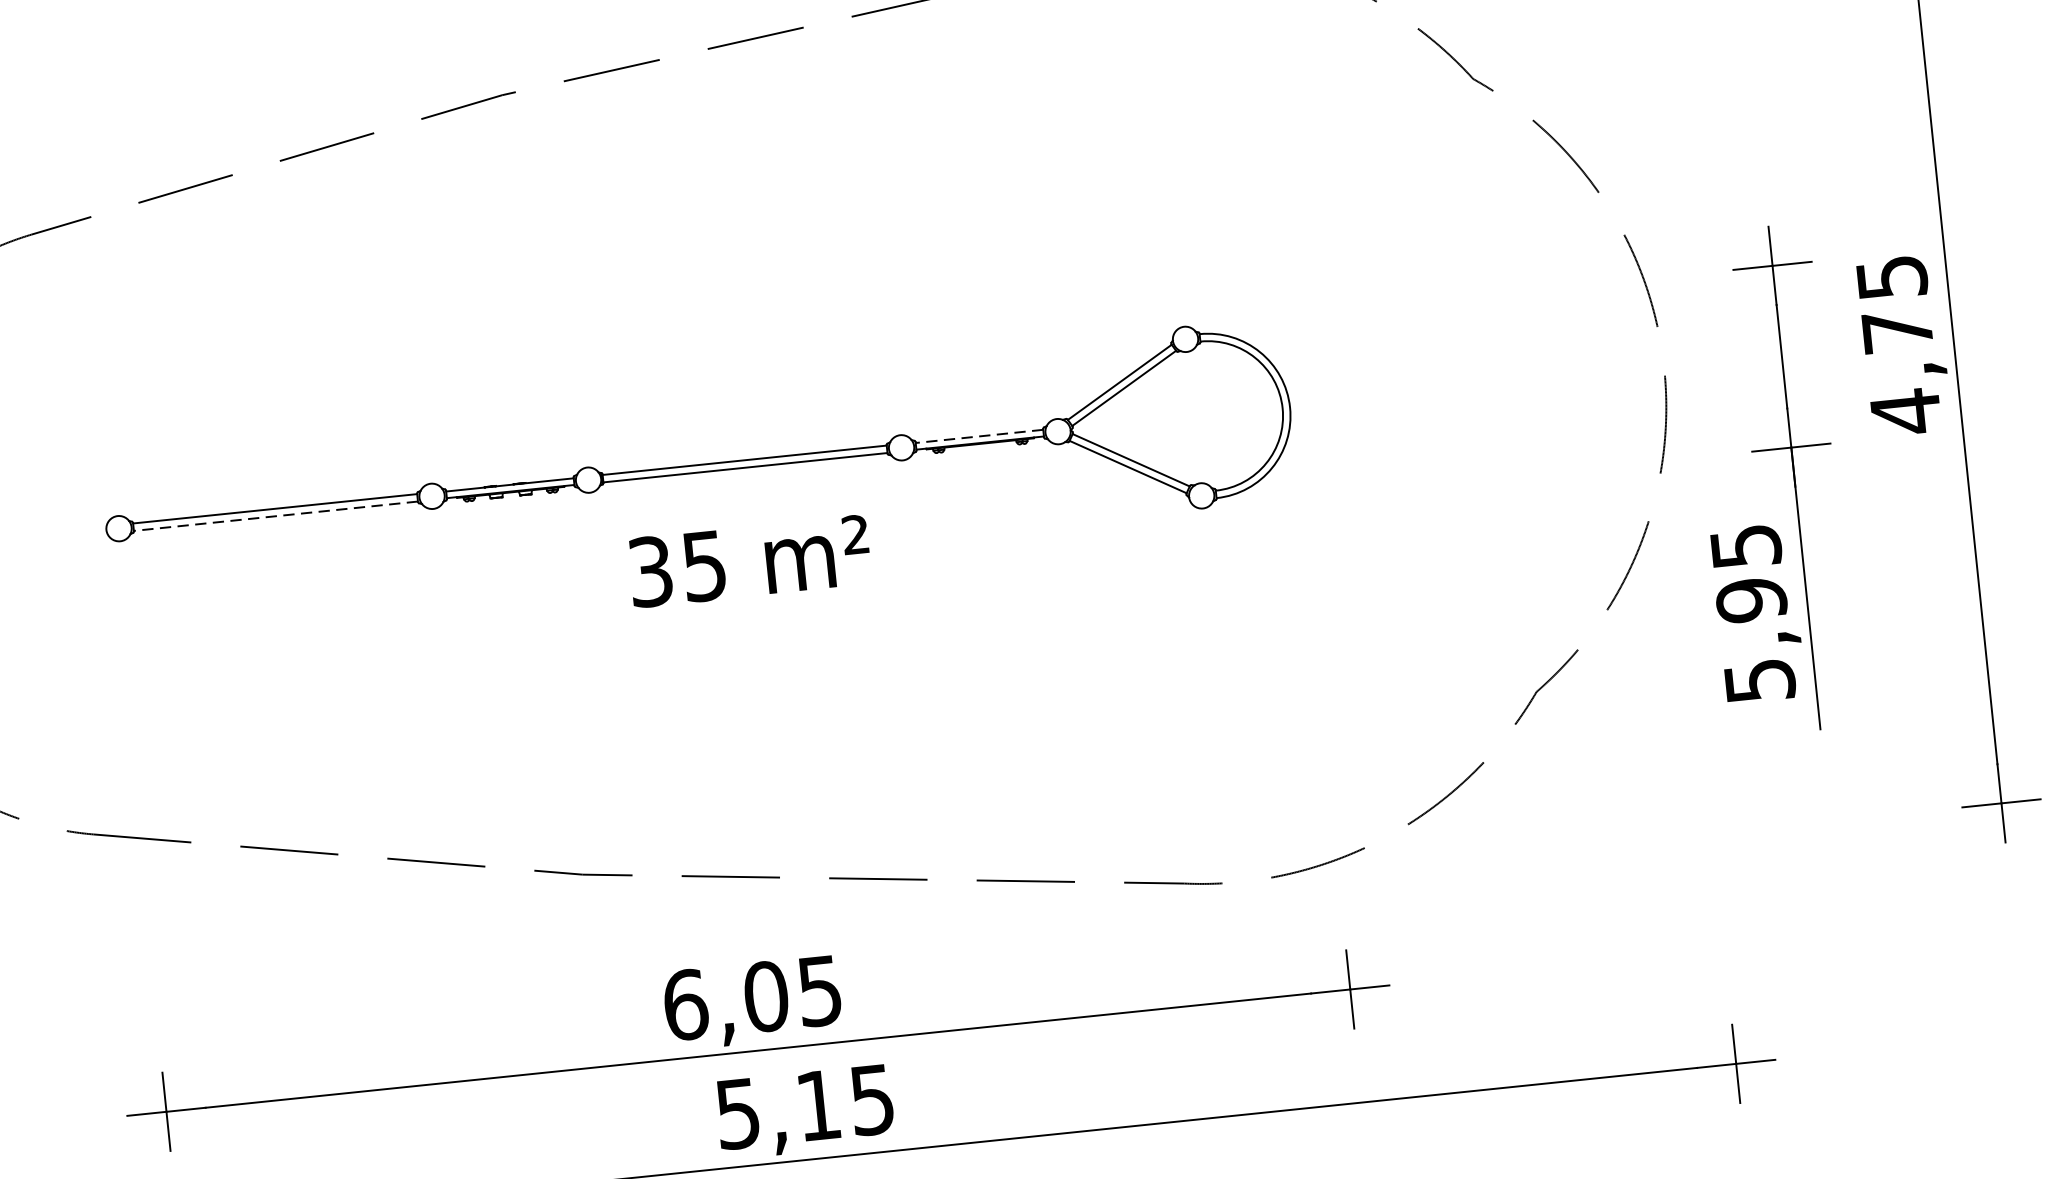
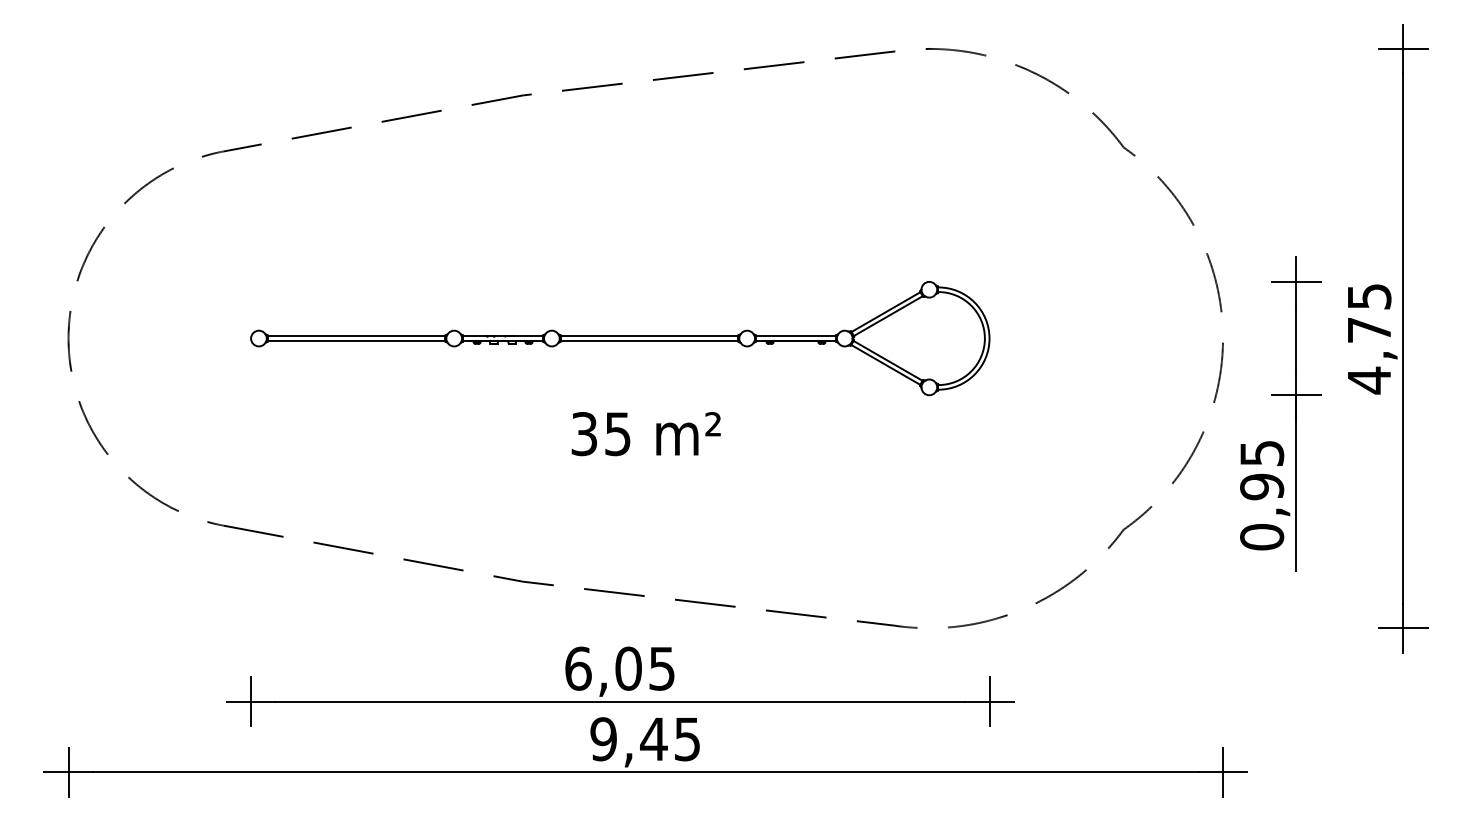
line: (978, 436) -> (795, 336), dashed -> solid
line: (275, 515) -> (356, 340), dashed -> solid
text: (748, 562) -> (645, 434), moved
text: (1760, 681) -> (1262, 537), 5,95 -> 0,95
text: (777, 1110) -> (628, 739), 5,15 -> 9,45

